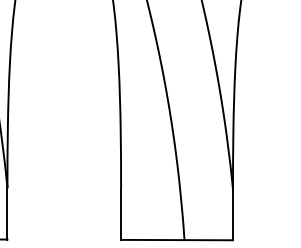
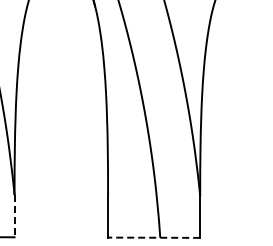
line: (7, 214) -> (14, 216), solid -> dashed
line: (176, 239) -> (153, 237), solid -> dashed

